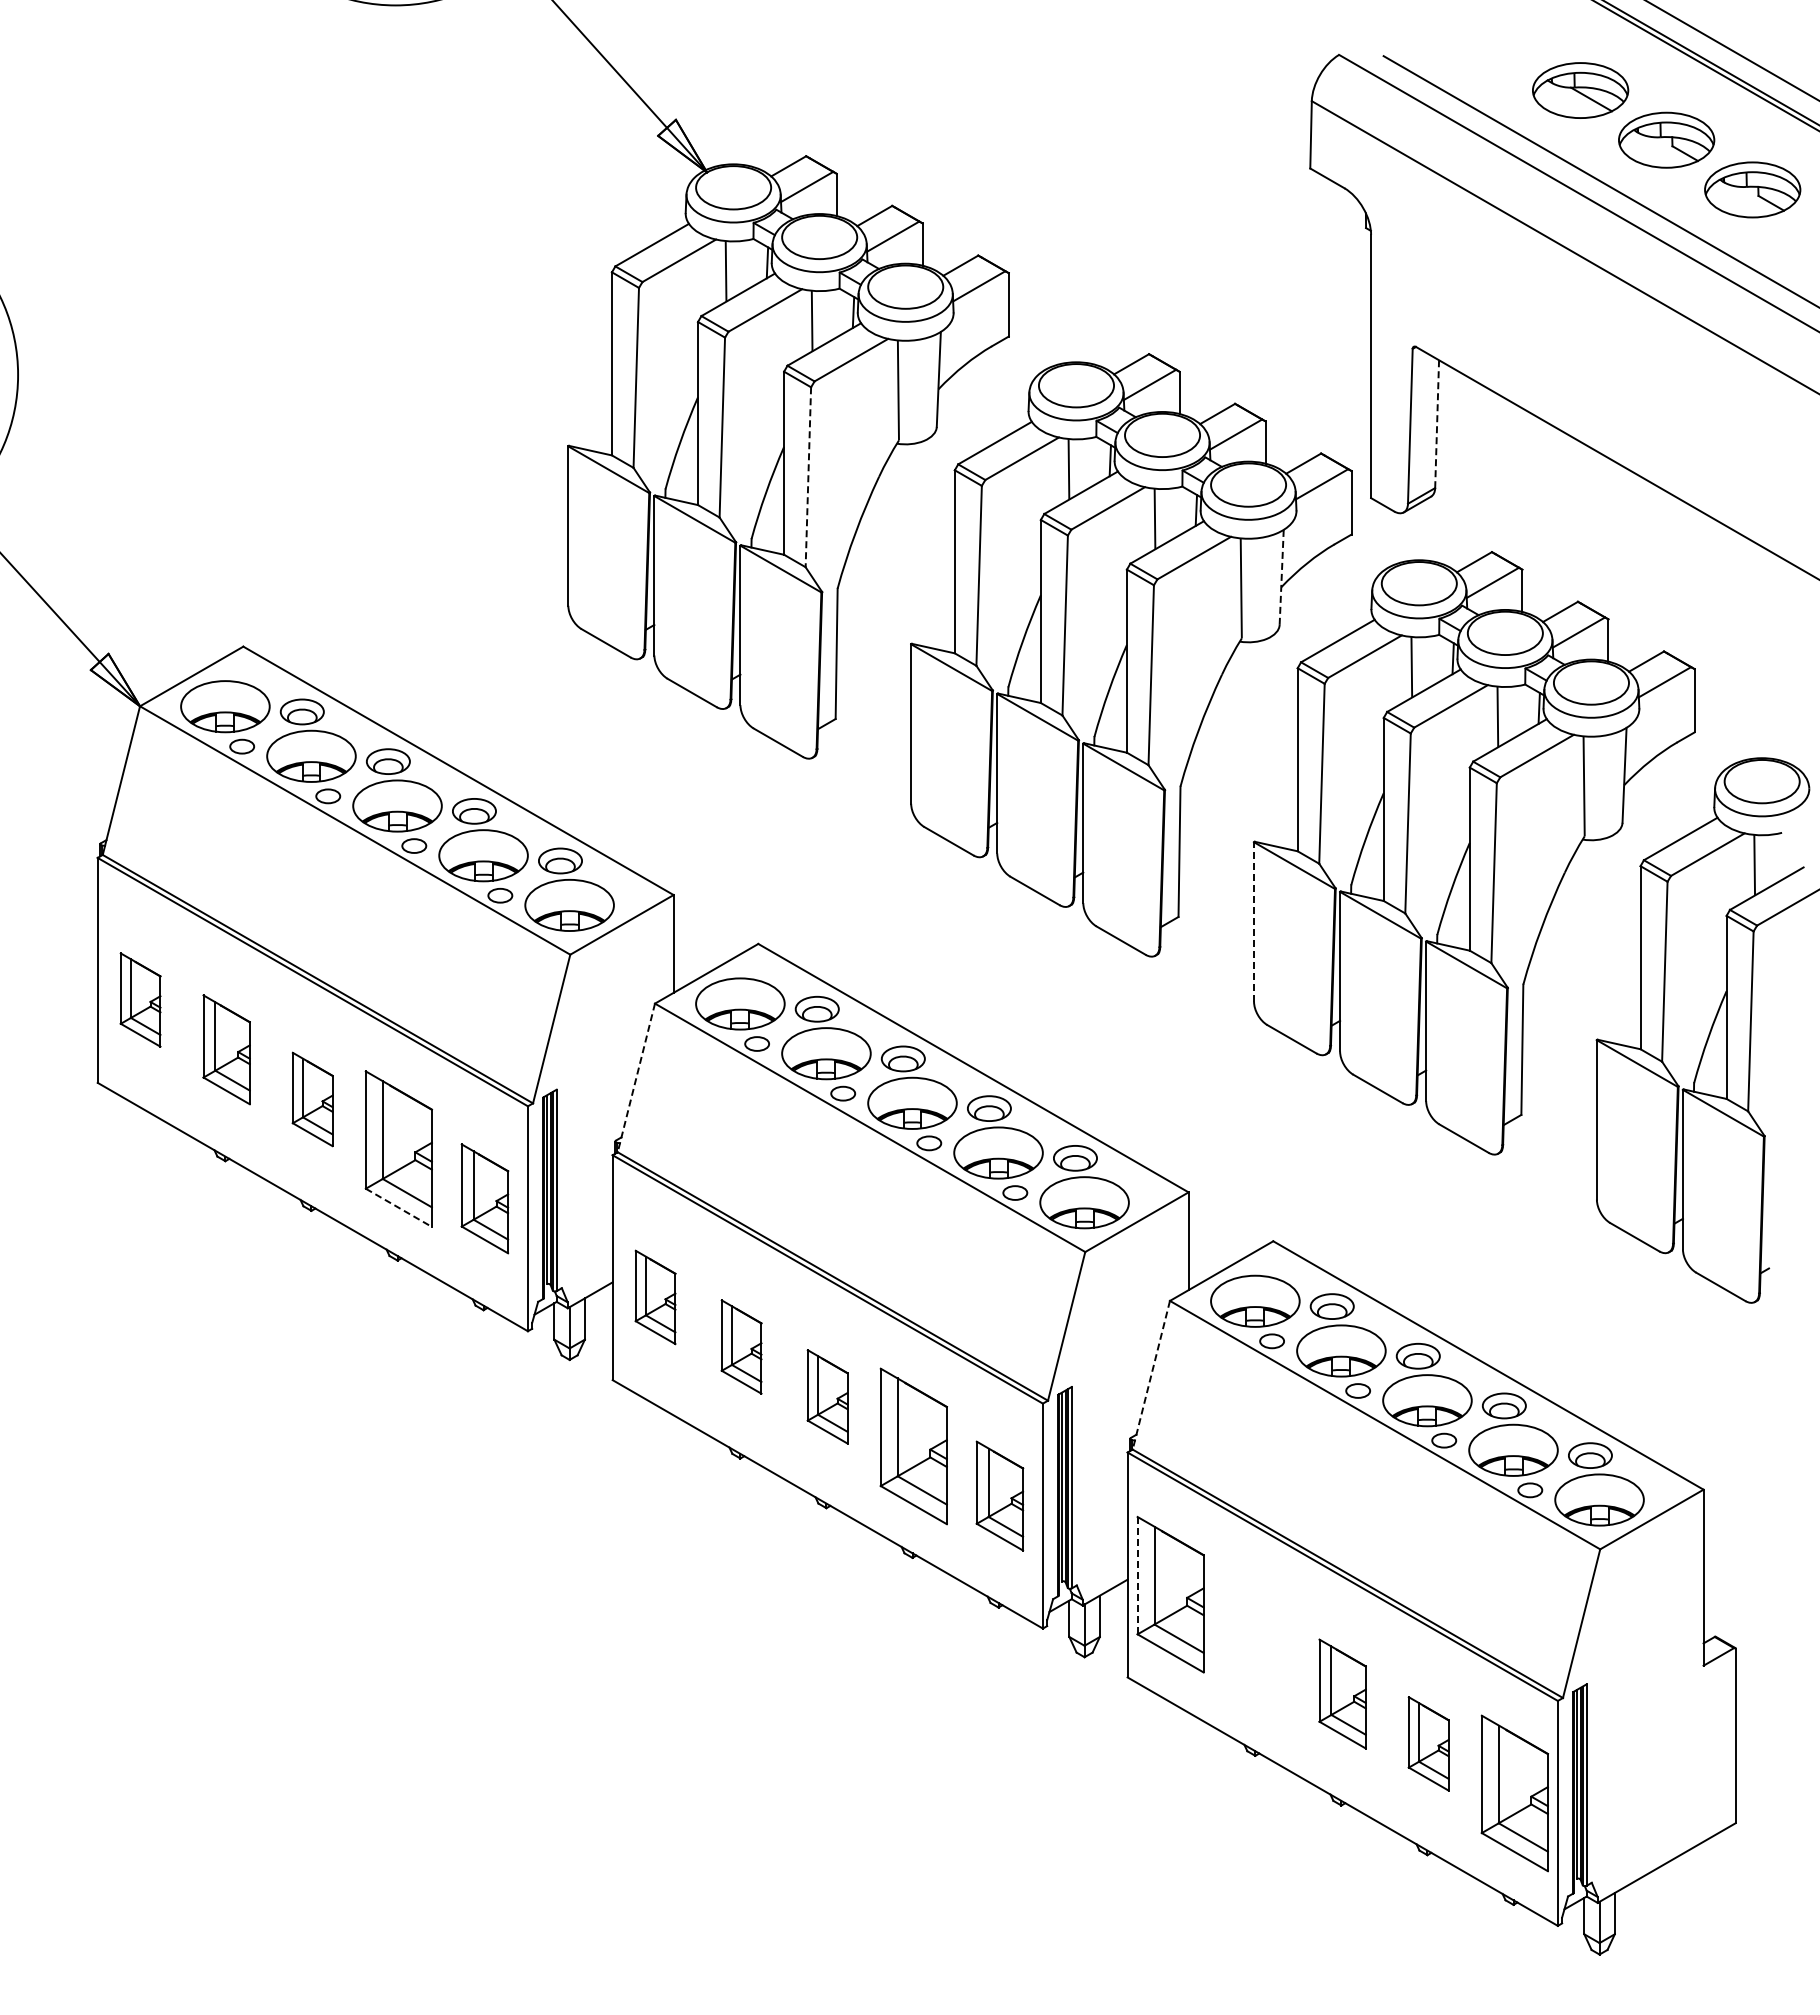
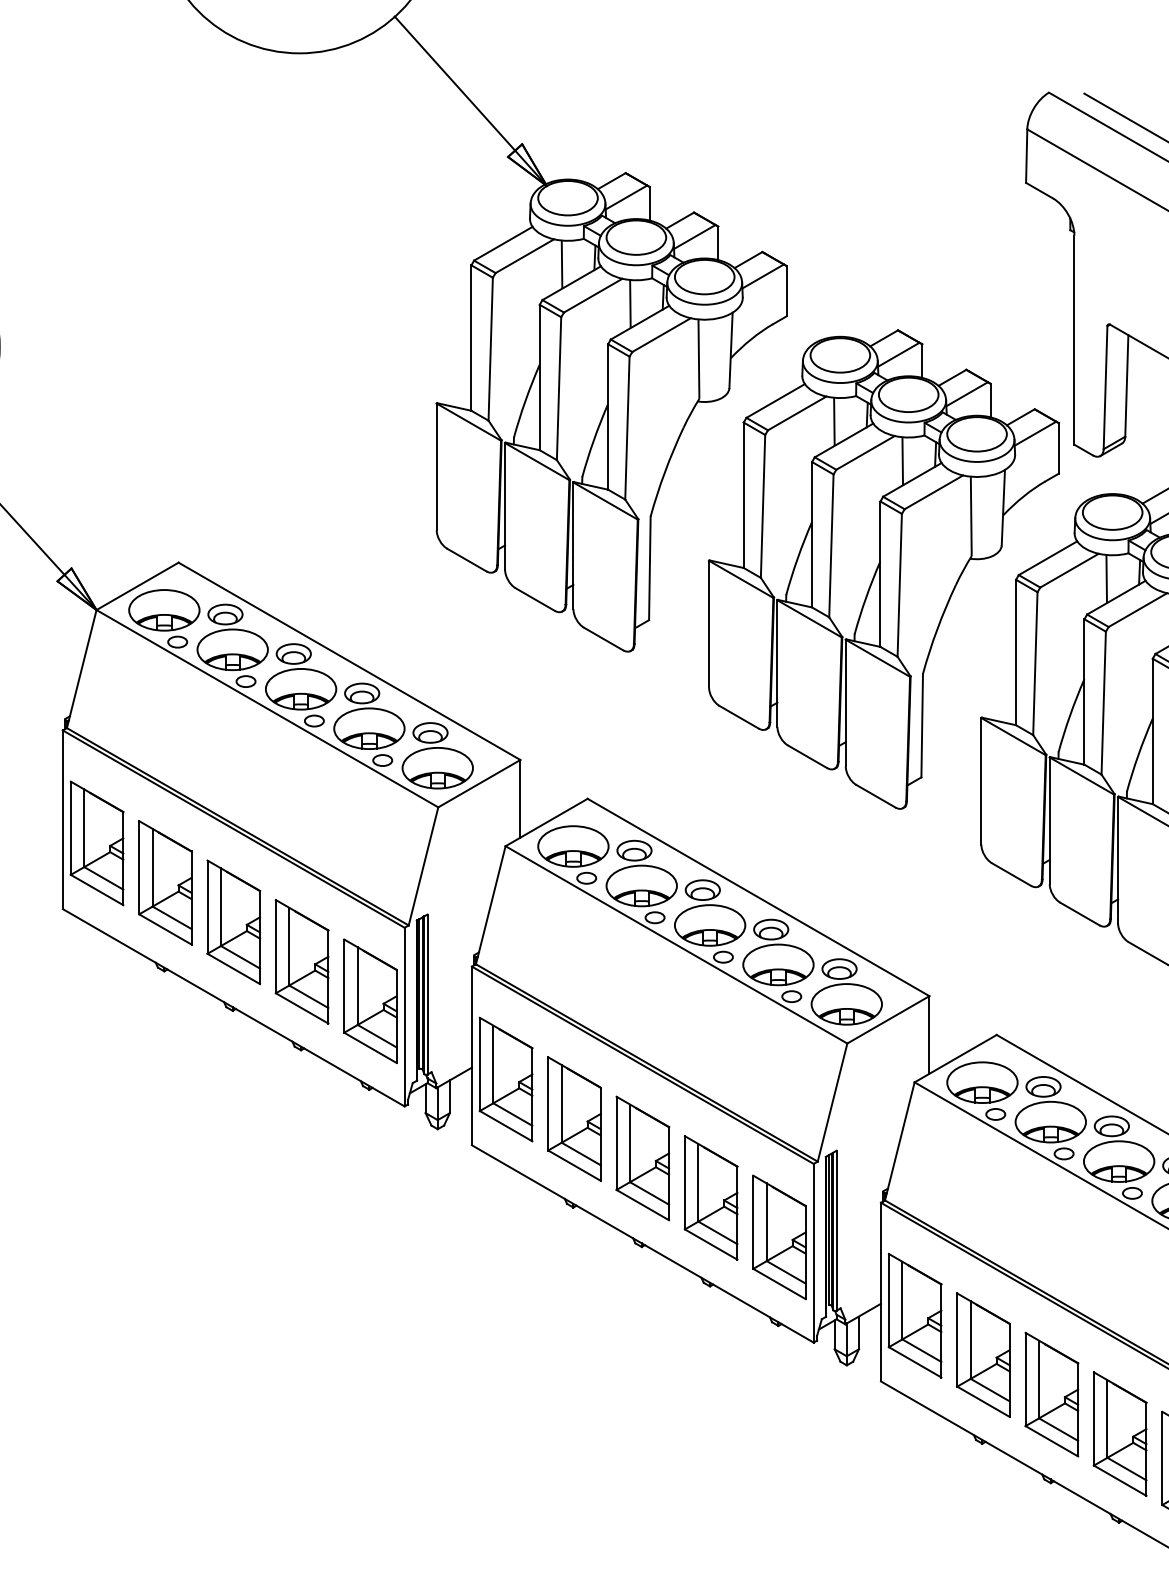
line: (1437, 424) -> (1127, 386), dashed -> solid
line: (808, 477) -> (627, 428), dashed -> solid
line: (1281, 577) -> (1003, 507), dashed -> solid
line: (1254, 921) -> (981, 780), dashed -> solid
part: (140, 999) -> (96, 842), size x1.67
part: (226, 1049) -> (165, 882), size x1.43
line: (636, 1077) -> (490, 904), dashed -> solid
part: (312, 1099) -> (233, 922), size x1.67
part: (484, 1198) -> (370, 1001), size x1.43
line: (399, 1208) -> (302, 1008), dashed -> solid
part: (655, 1297) -> (505, 1079), size x1.67
part: (741, 1346) -> (574, 1118), size x1.67
line: (1151, 1375) -> (899, 1141), dashed -> solid
part: (827, 1396) -> (642, 1158), size x1.67
part: (999, 1495) -> (779, 1236), size x1.43
line: (1137, 1575) -> (888, 1300), dashed -> solid
part: (1256, 1644) -> (983, 1355), added
part: (1342, 1693) -> (1051, 1394), size x1.43
part: (1428, 1743) -> (1119, 1433), size x1.67

